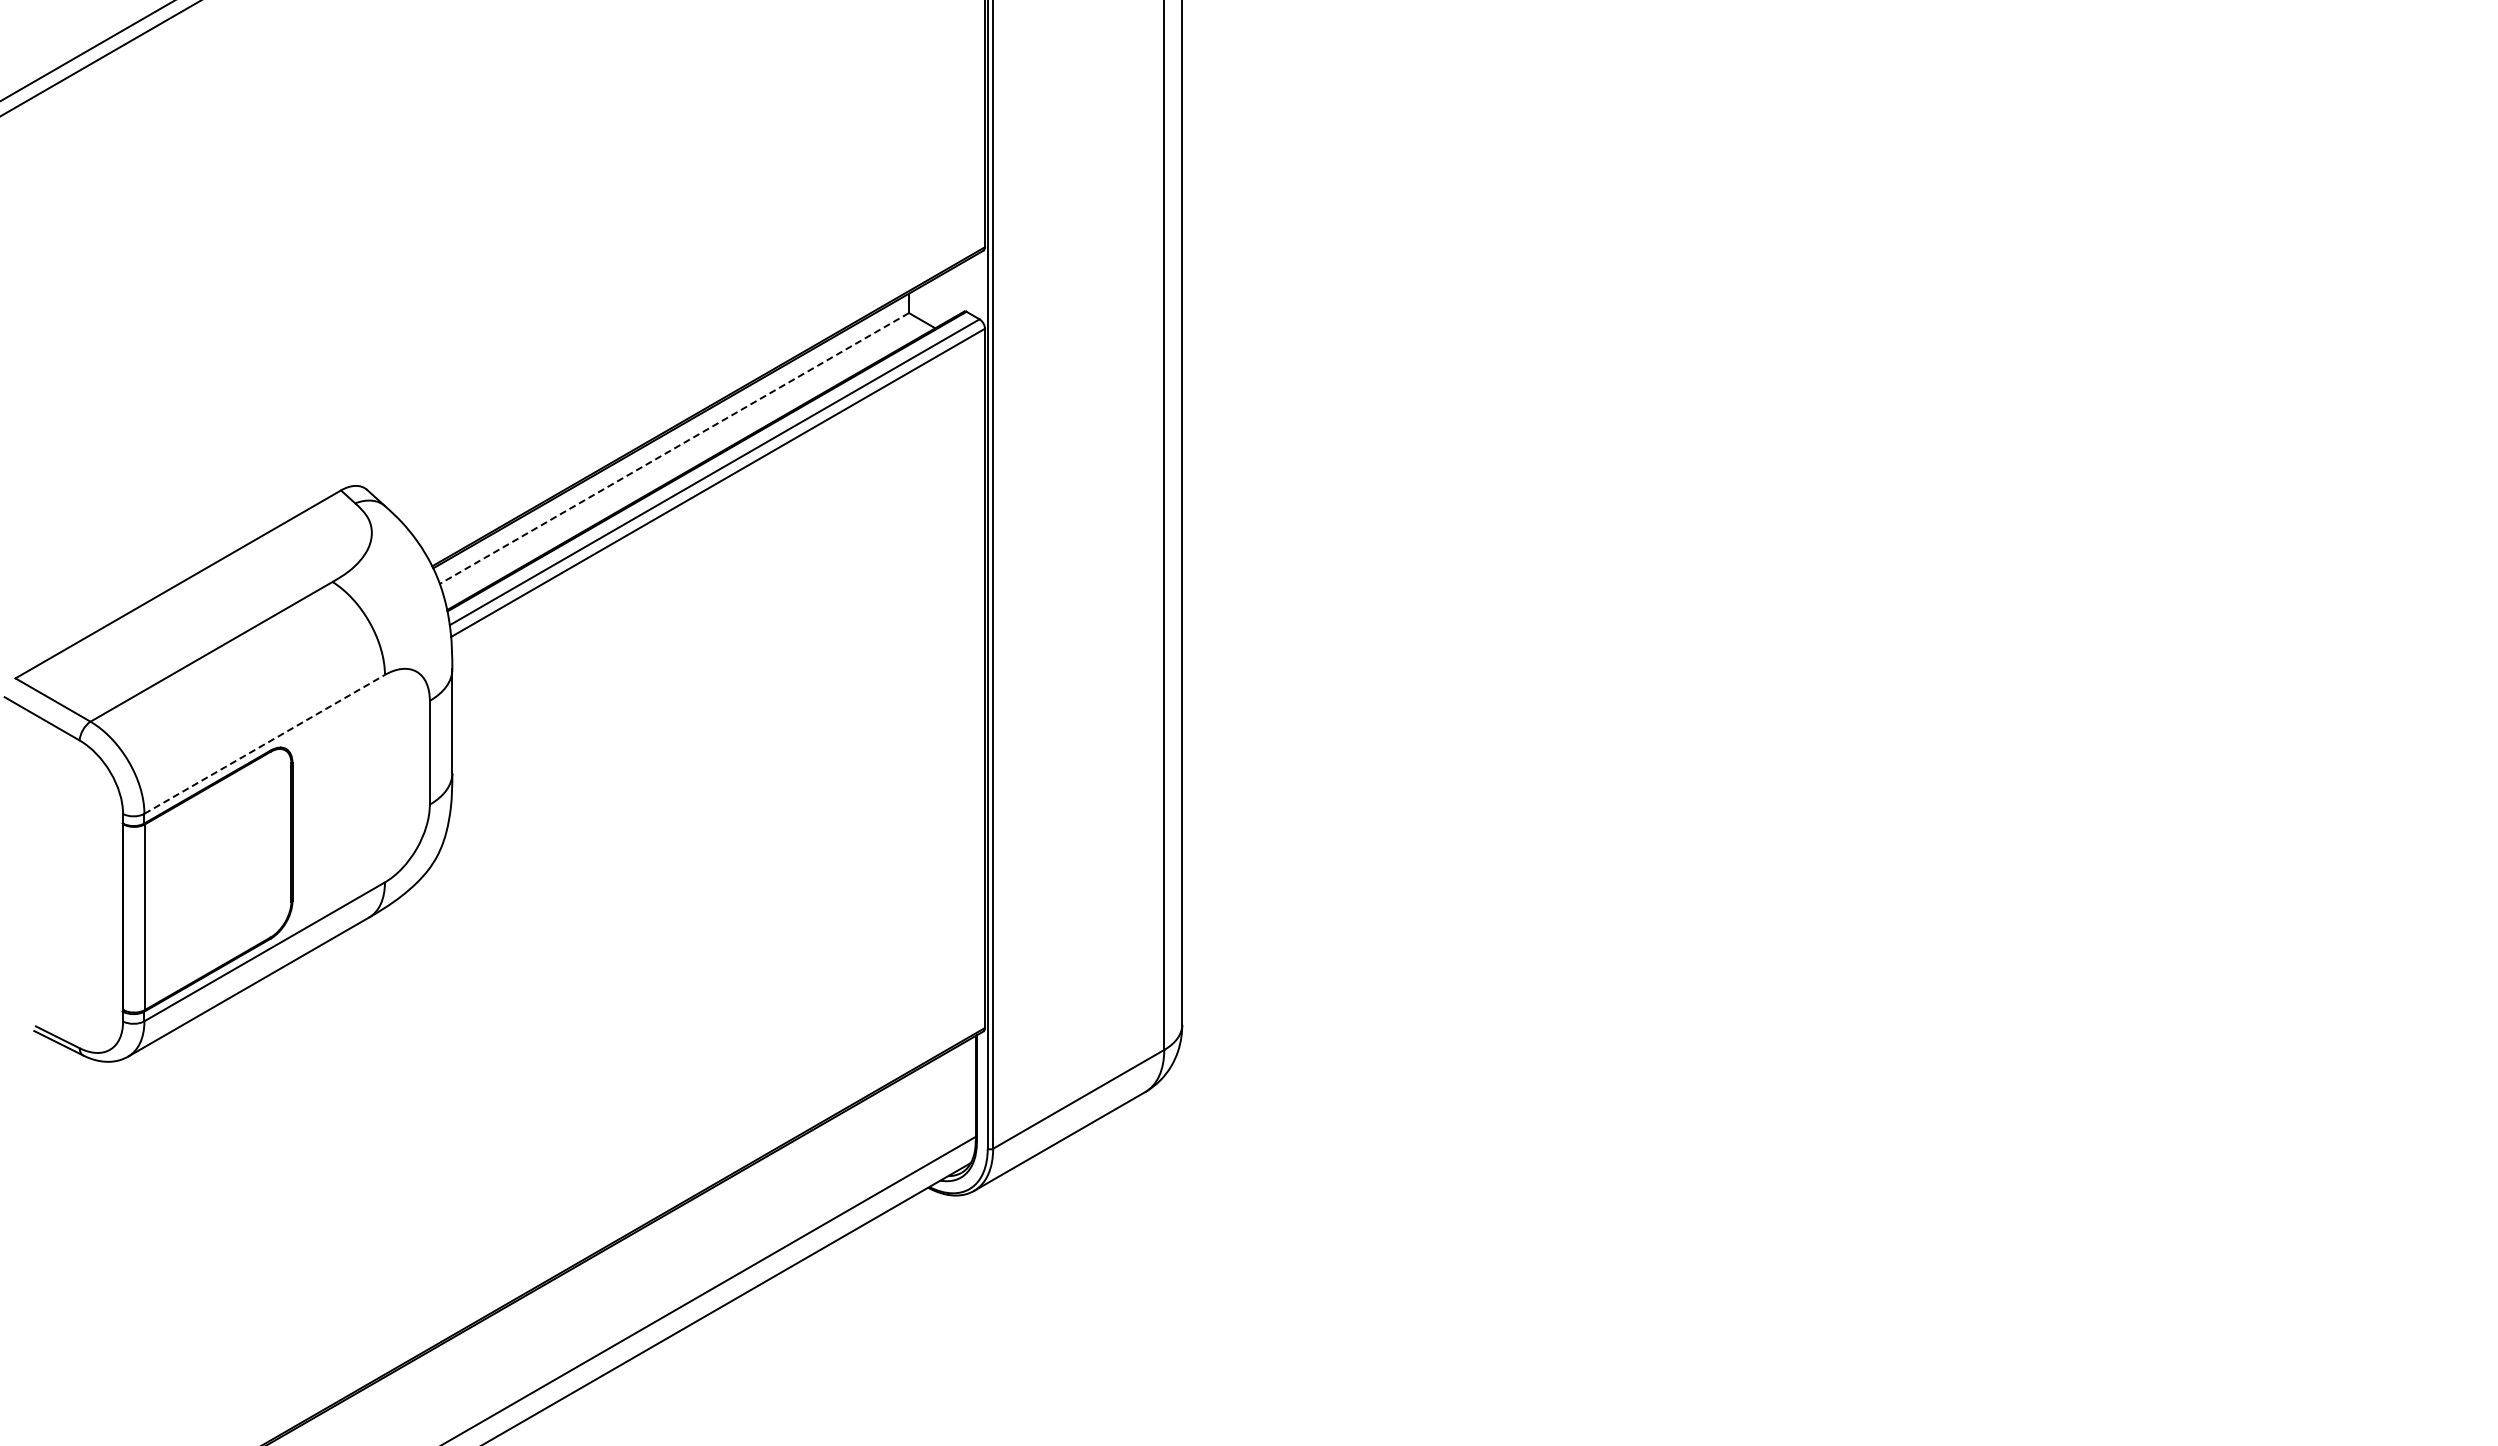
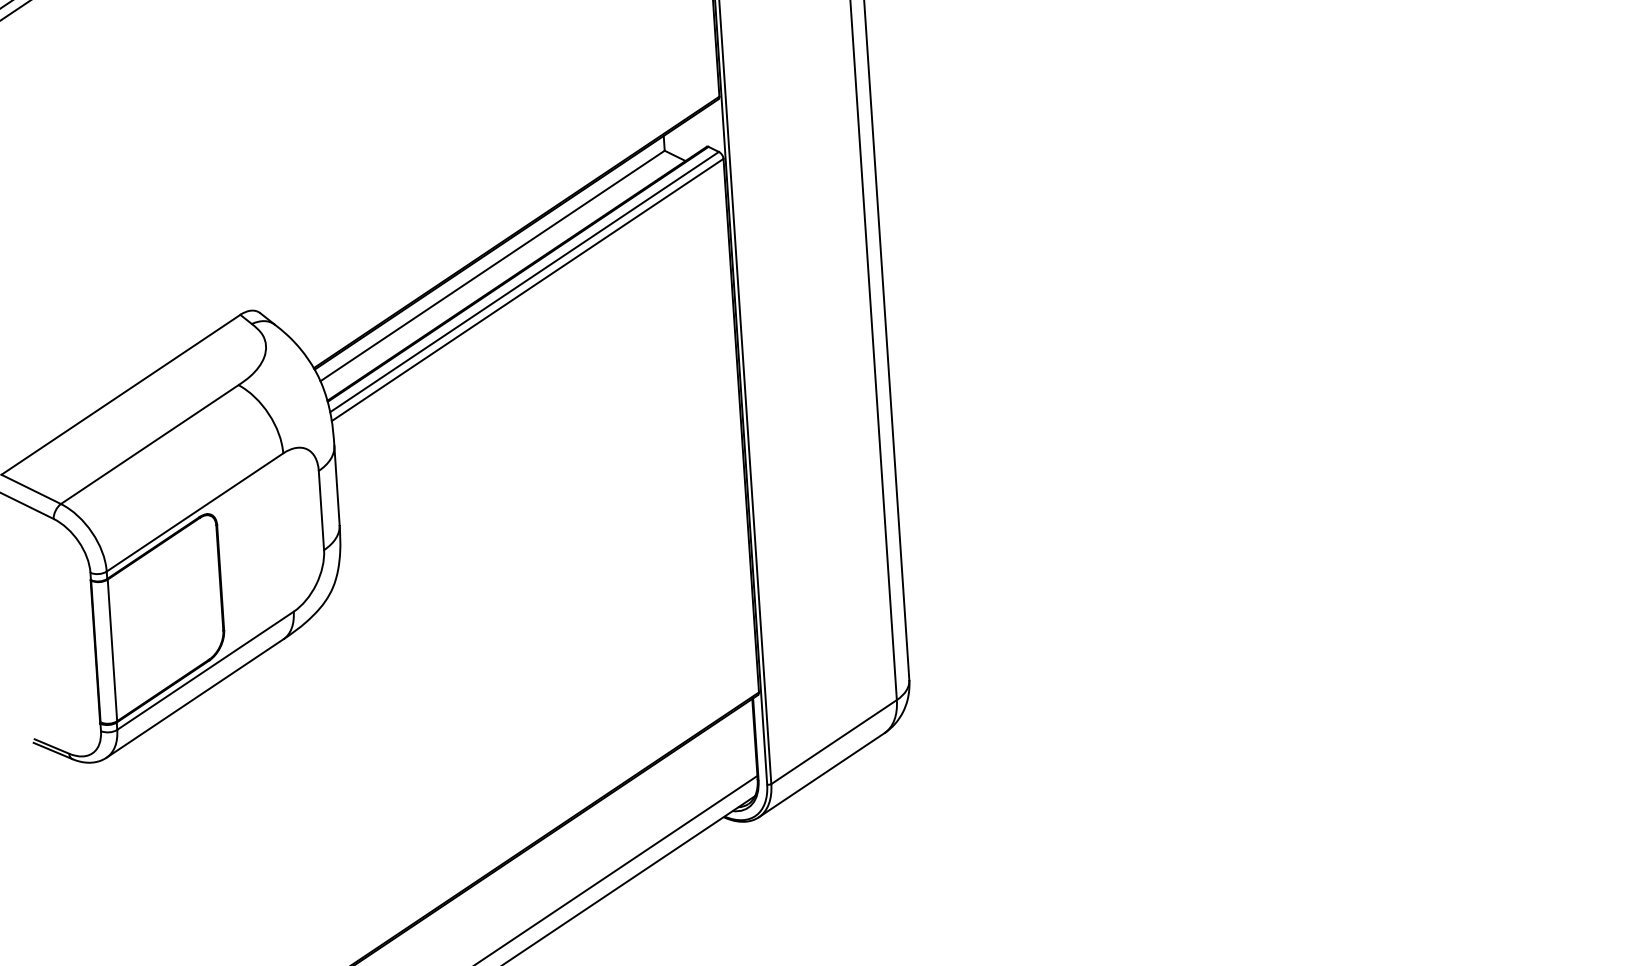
line: (674, 448) -> (492, 265), dashed -> solid
line: (264, 744) -> (194, 512), dashed -> solid

